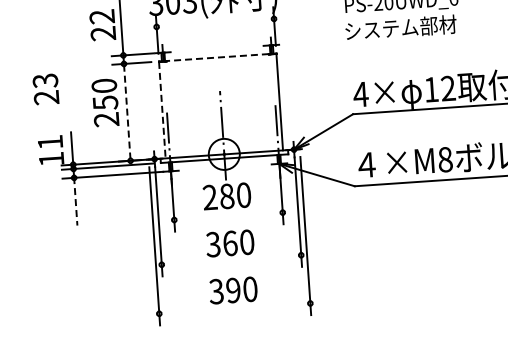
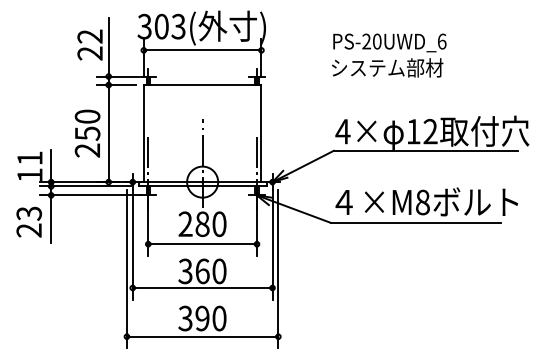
line: (215, 23) -> (202, 50), added
line: (217, 57) -> (202, 85), dashed -> solid
text: (45, 88) -> (28, 221), moved
text: (105, 102) -> (87, 133), moved
line: (162, 110) -> (143, 134), dashed -> solid
line: (127, 112) -> (108, 133), dashed -> solid
line: (76, 201) -> (51, 219), dashed -> solid
line: (228, 216) -> (202, 244), added
line: (231, 259) -> (202, 287), added
line: (234, 308) -> (202, 336), added

